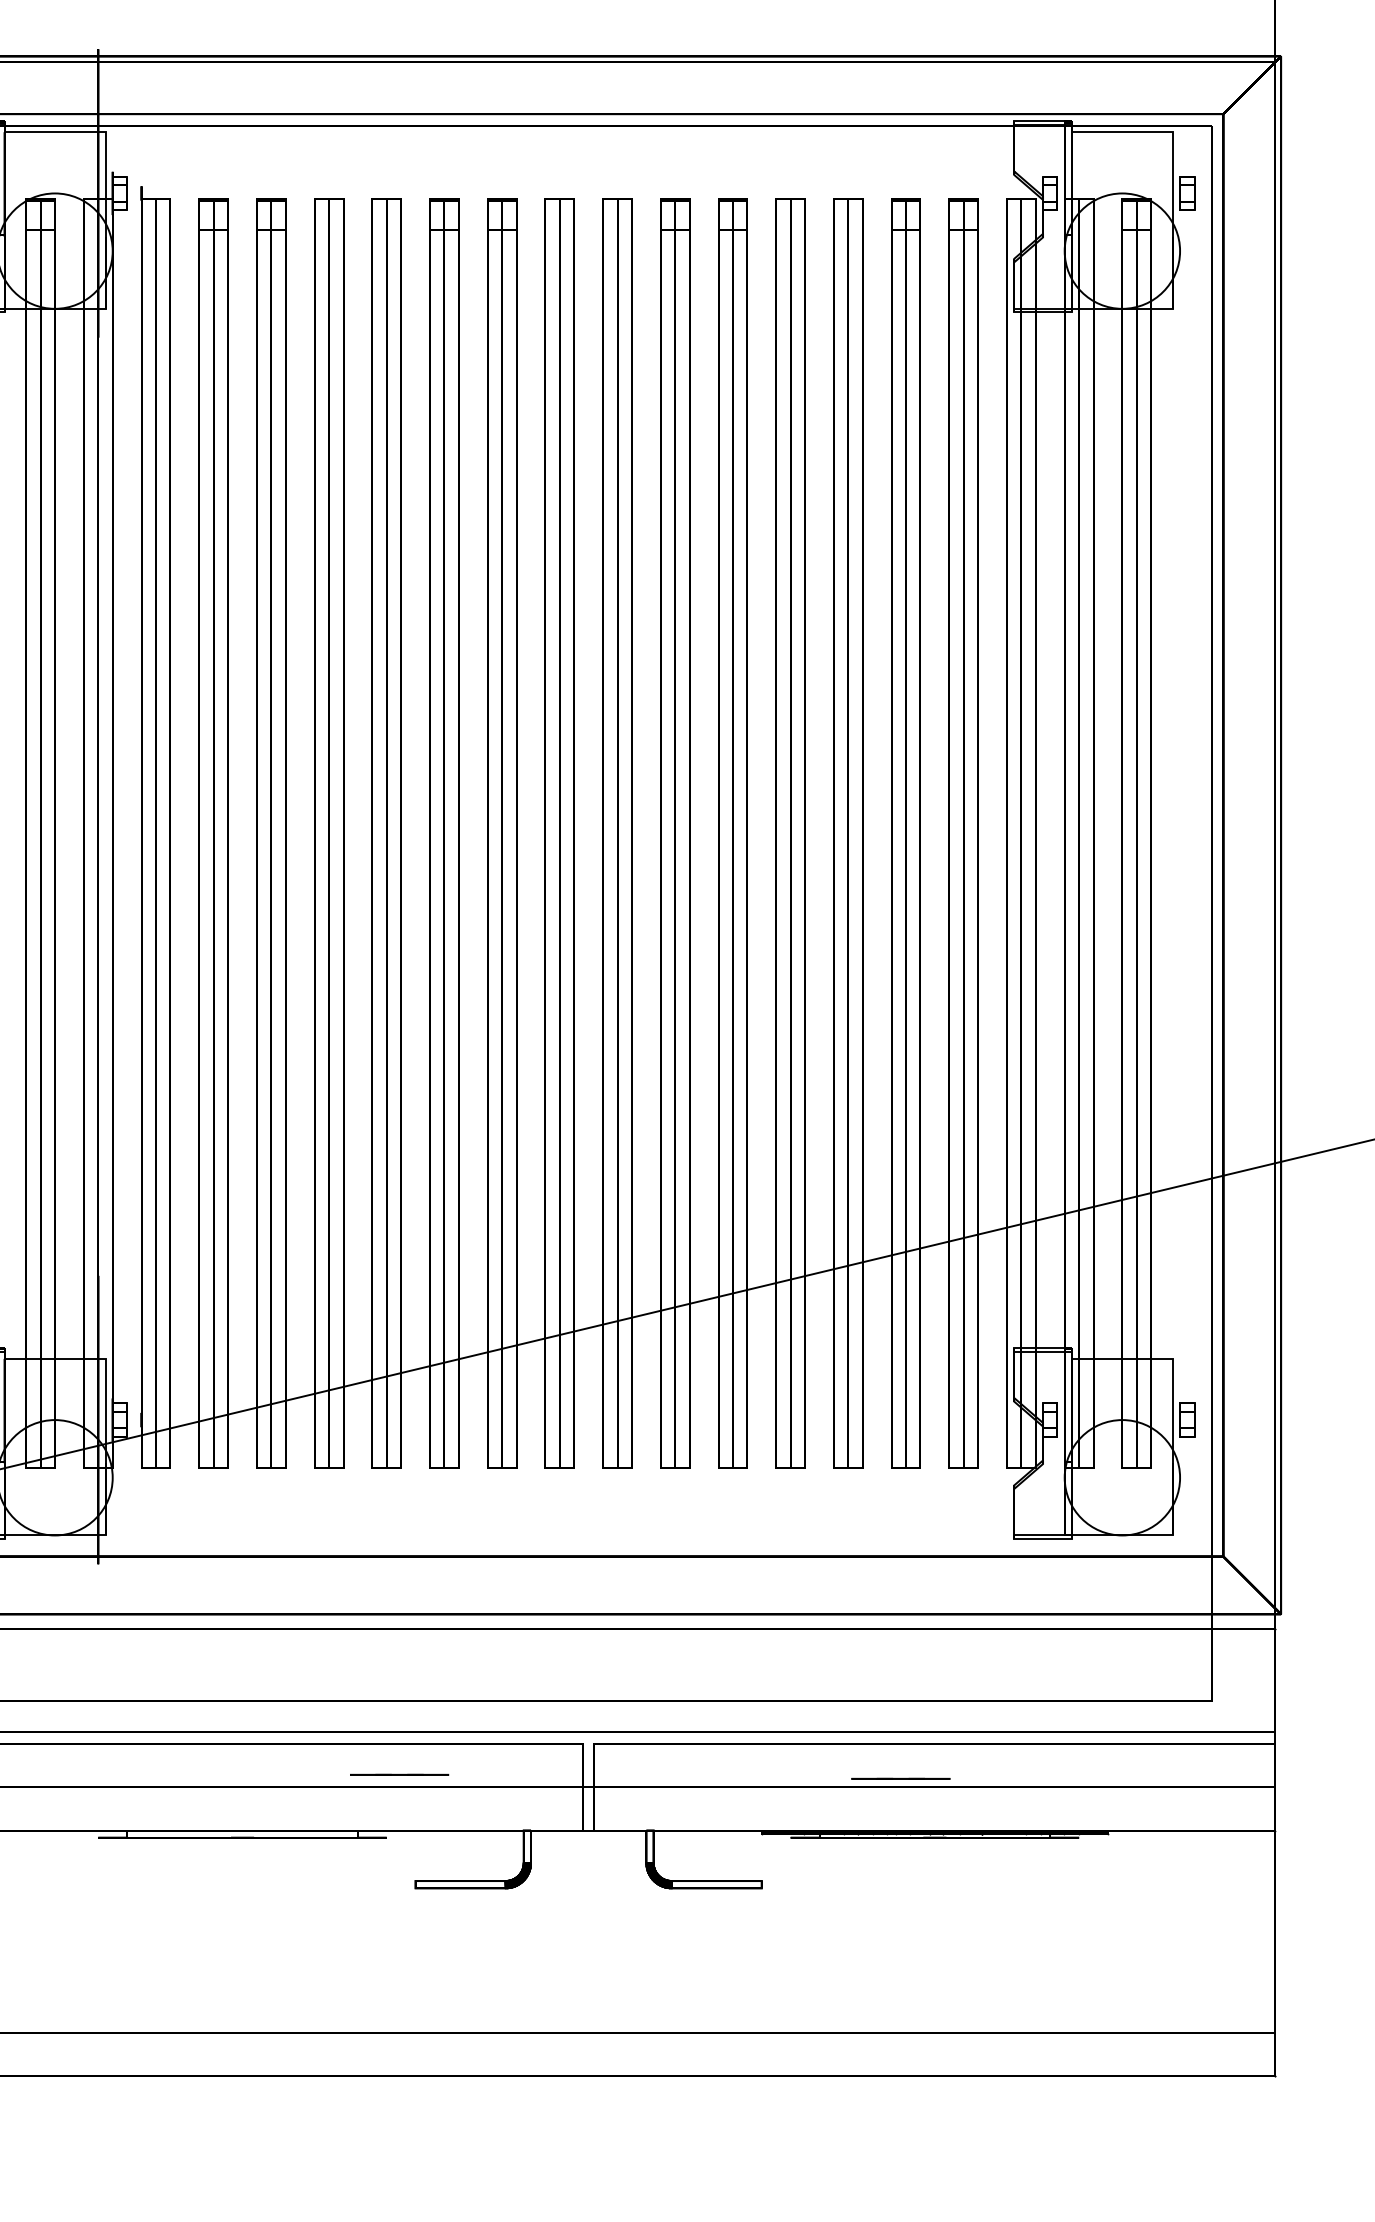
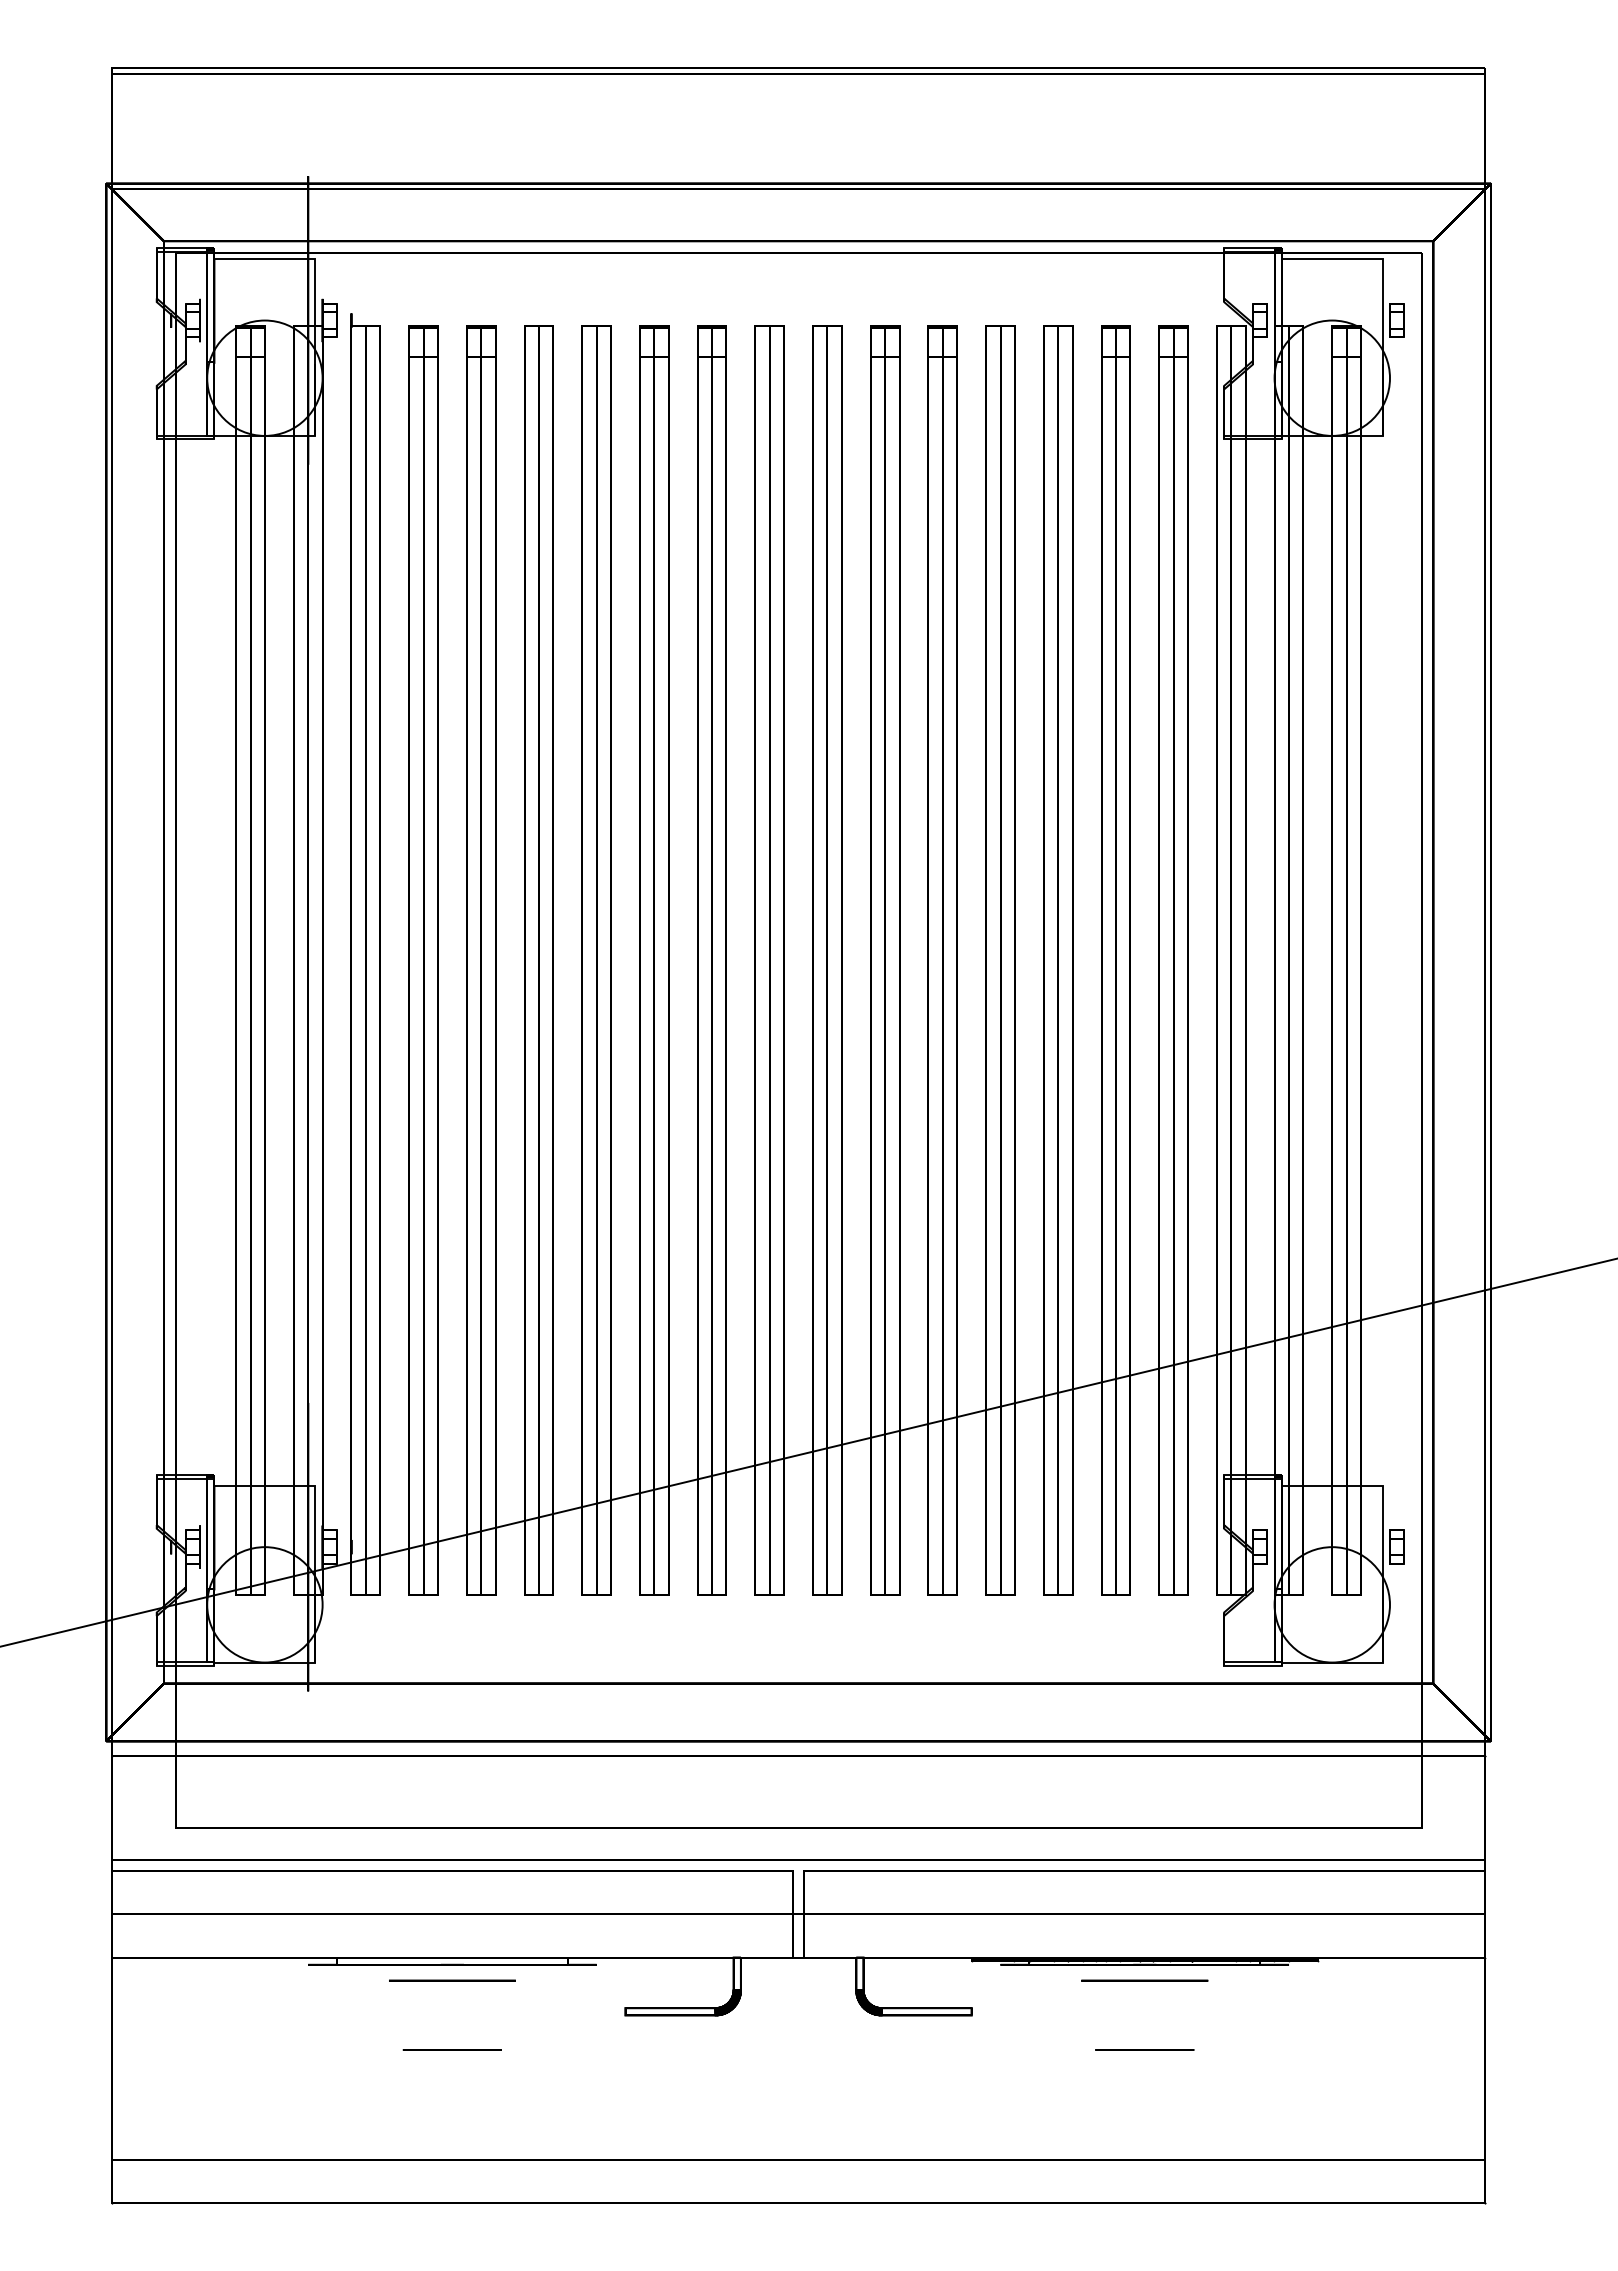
line: (398, 1774) -> (451, 2049), moved
line: (900, 1778) -> (1144, 2049), moved
circle: (242, 1853) -> (452, 1980), added
circle: (934, 1853) -> (1144, 1980), added

